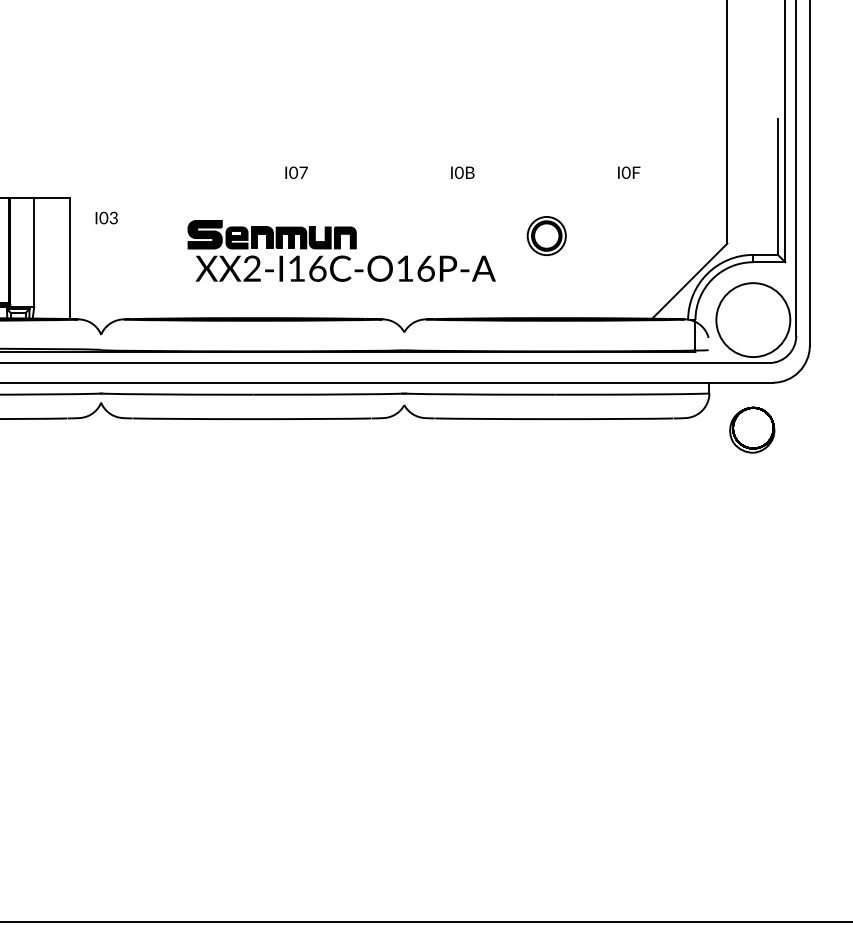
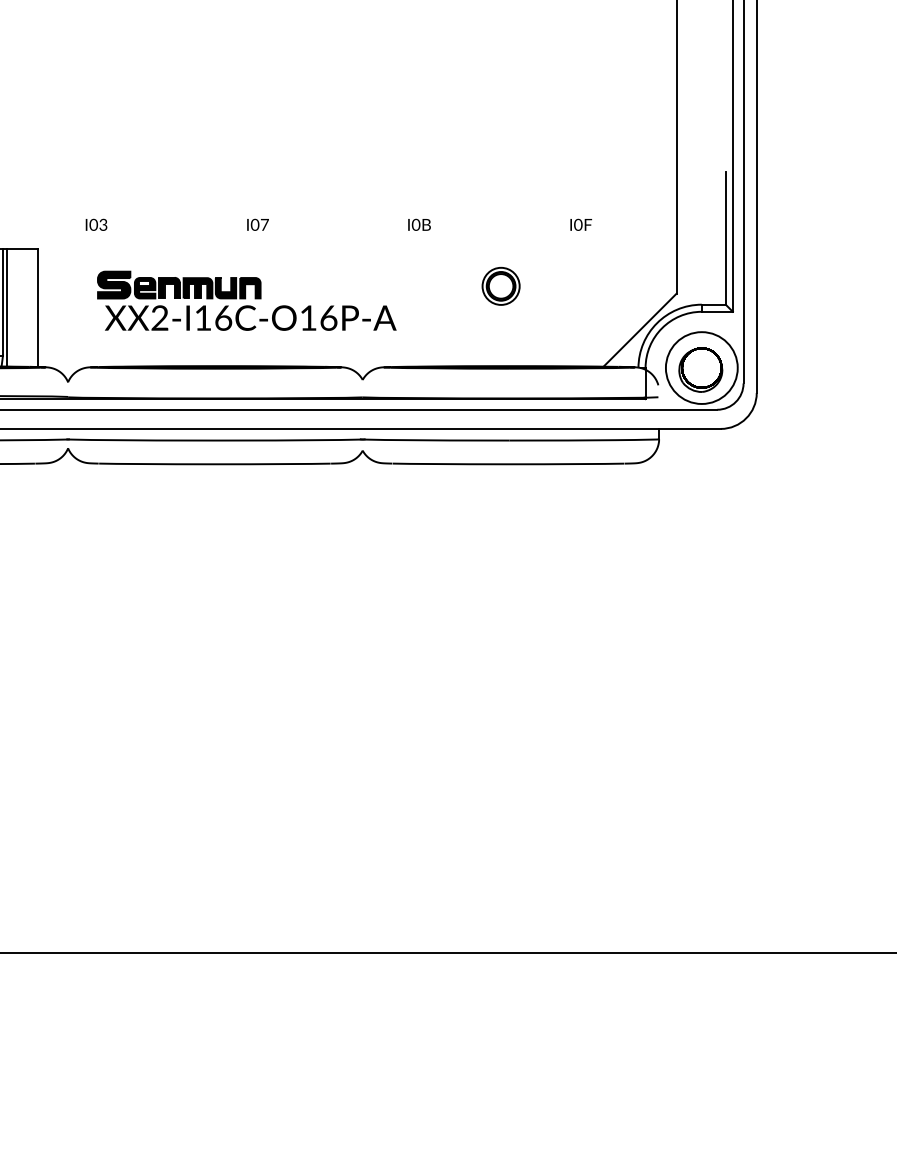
text: (106, 217) -> (96, 224), moved
part: (341, 250) -> (246, 300), moved
line: (37, 257) -> (6, 307), added
part: (751, 429) -> (700, 369), moved

